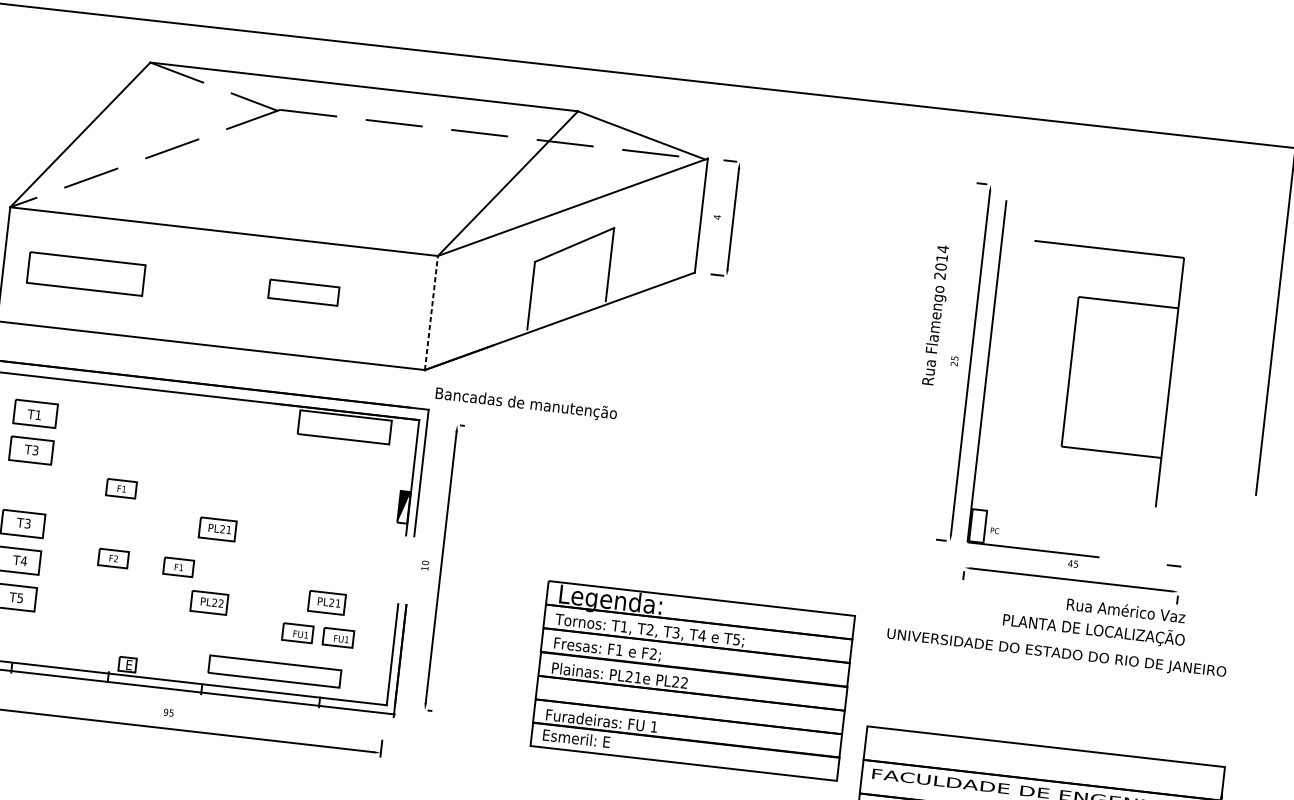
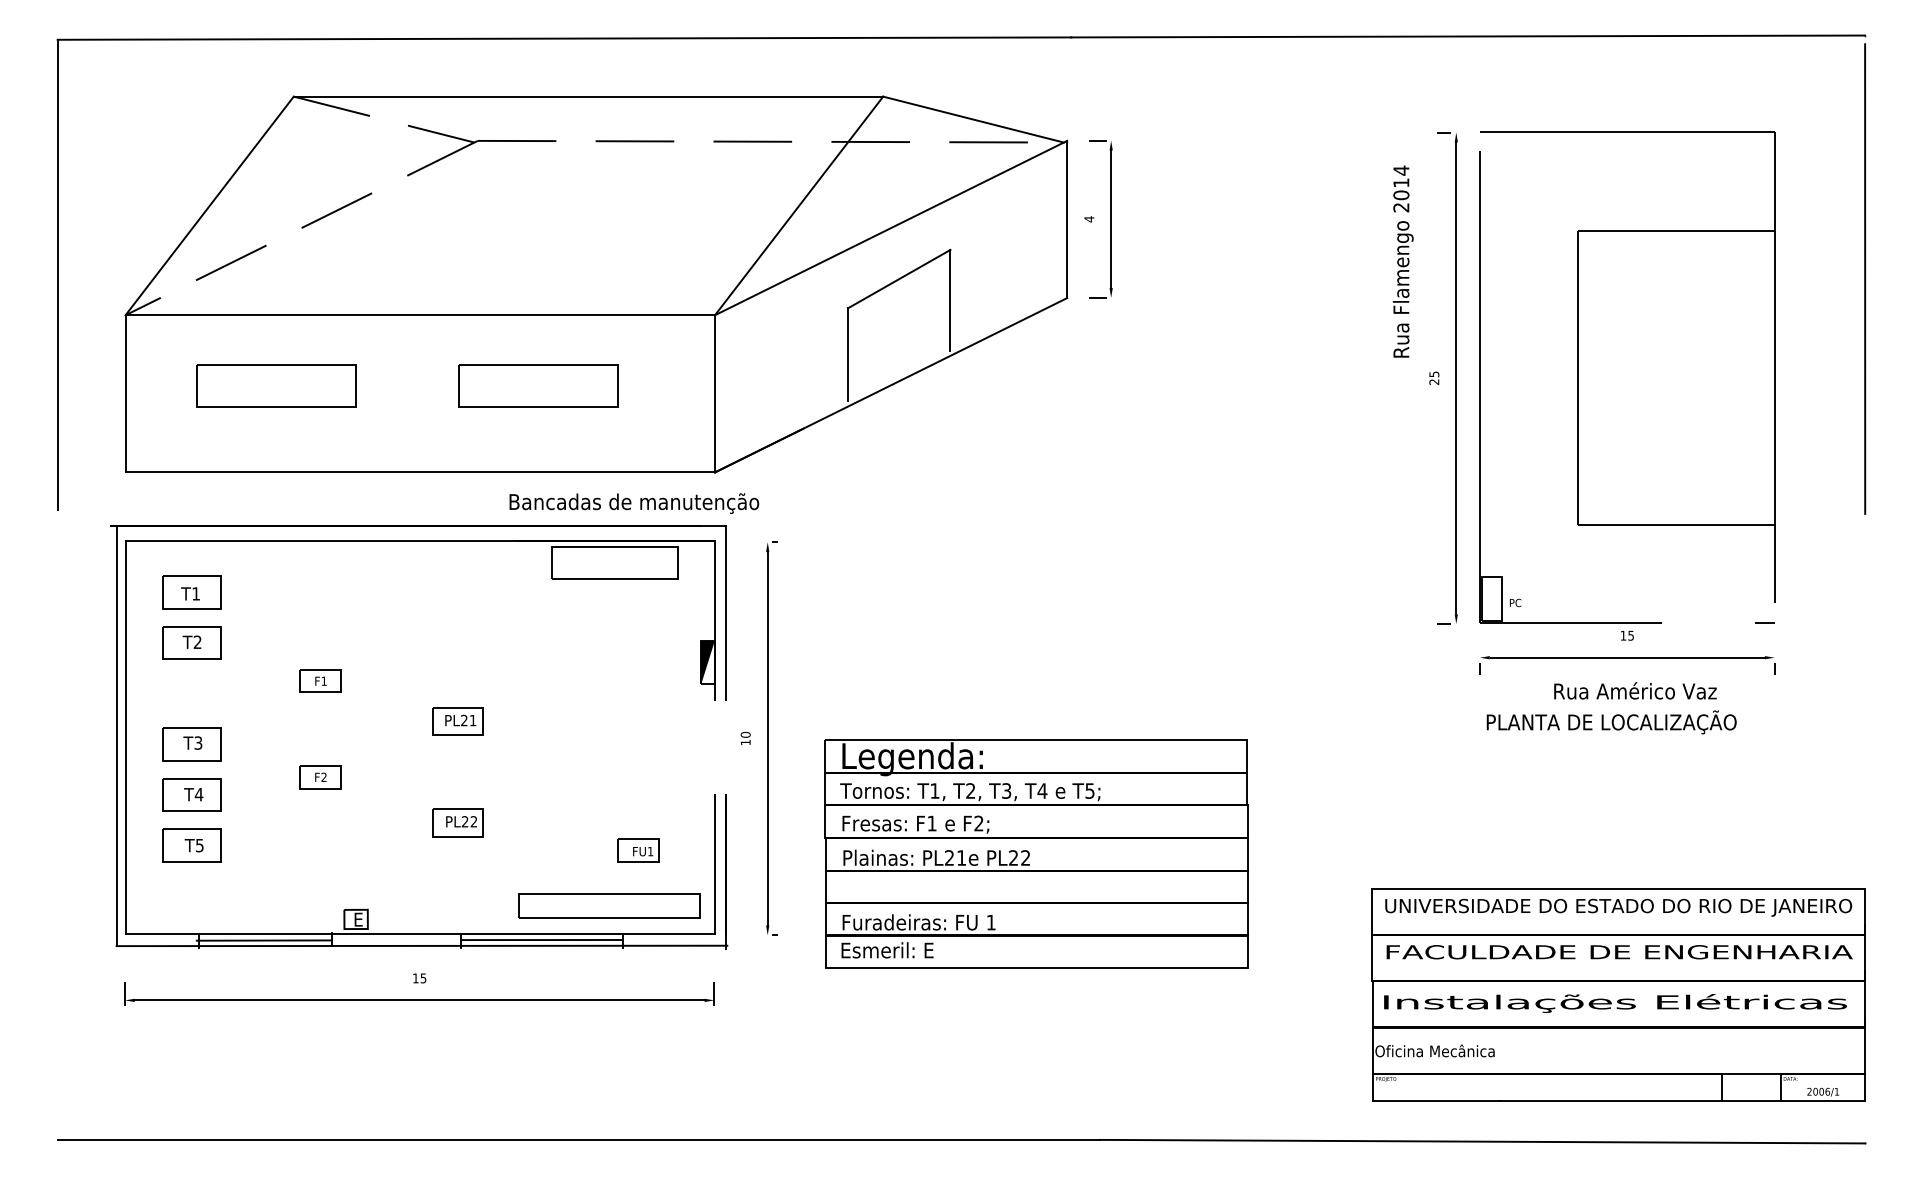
part: (86, 273) -> (276, 385), moved
part: (304, 292) -> (538, 385), size x1.67
line: (431, 312) -> (715, 393), dashed -> solid
text: (936, 315) -> (1402, 261), moved
part: (1095, 368) -> (1627, 366), size x1.43
text: (526, 404) -> (634, 503), moved
text: (35, 450) -> (197, 642), T3 -> T2
text: (1070, 563) -> (1623, 635), 45 -> 15
part: (178, 566) -> (410, 778), removed
part: (326, 602) -> (617, 804), removed
text: (1126, 610) -> (1635, 690), moved
text: (1093, 630) -> (1611, 722), moved
part: (297, 633) -> (582, 850), removed
text: (1056, 653) -> (1618, 907), moved
part: (274, 671) -> (609, 905), moved
line: (58, 672) -> (263, 940), added
part: (692, 680) -> (1036, 853), moved
line: (259, 694) -> (540, 939), added
text: (165, 712) -> (415, 978), 95 -> 15

